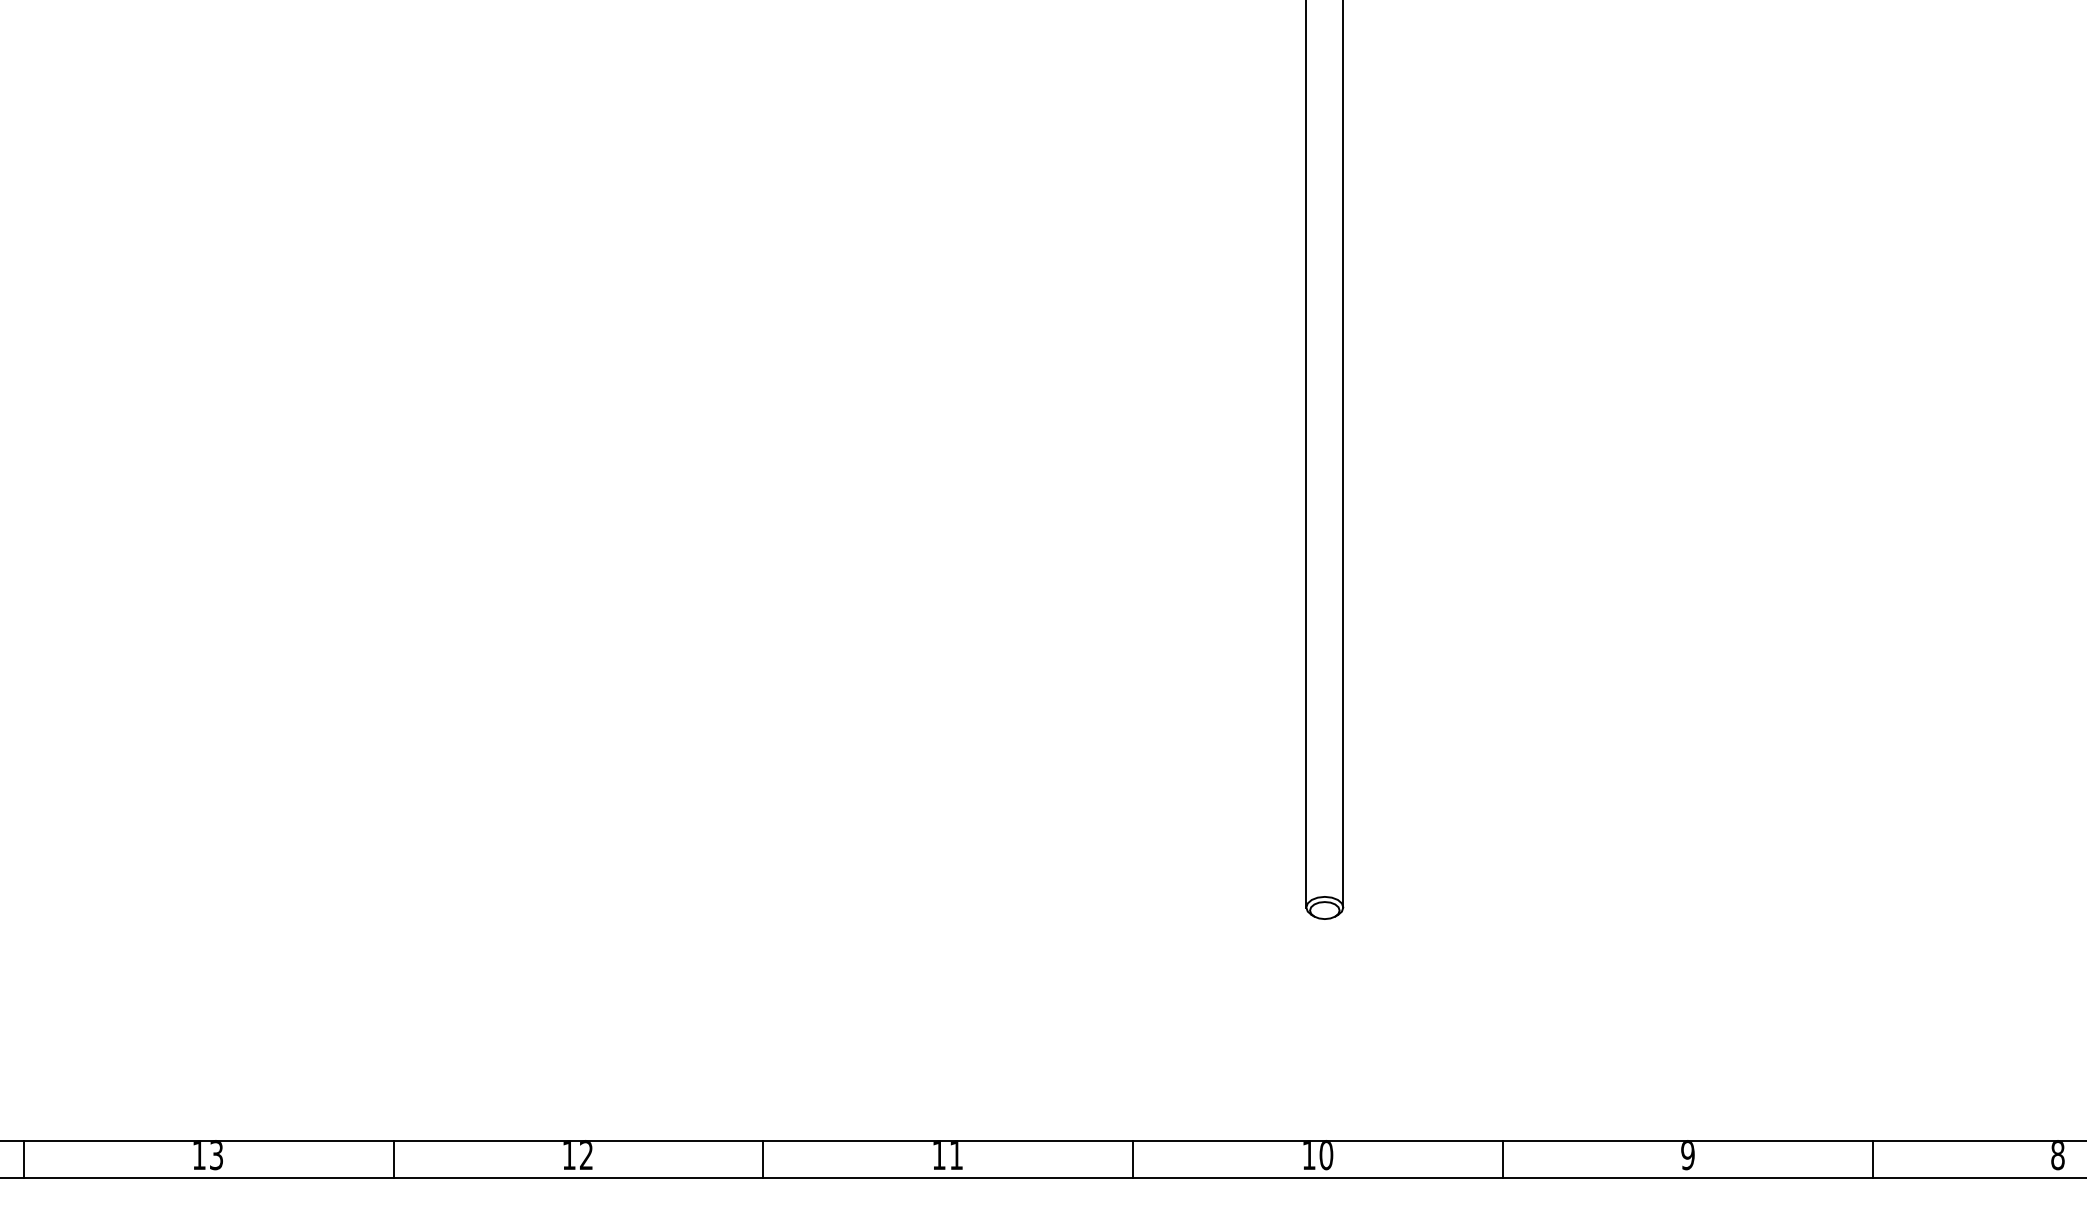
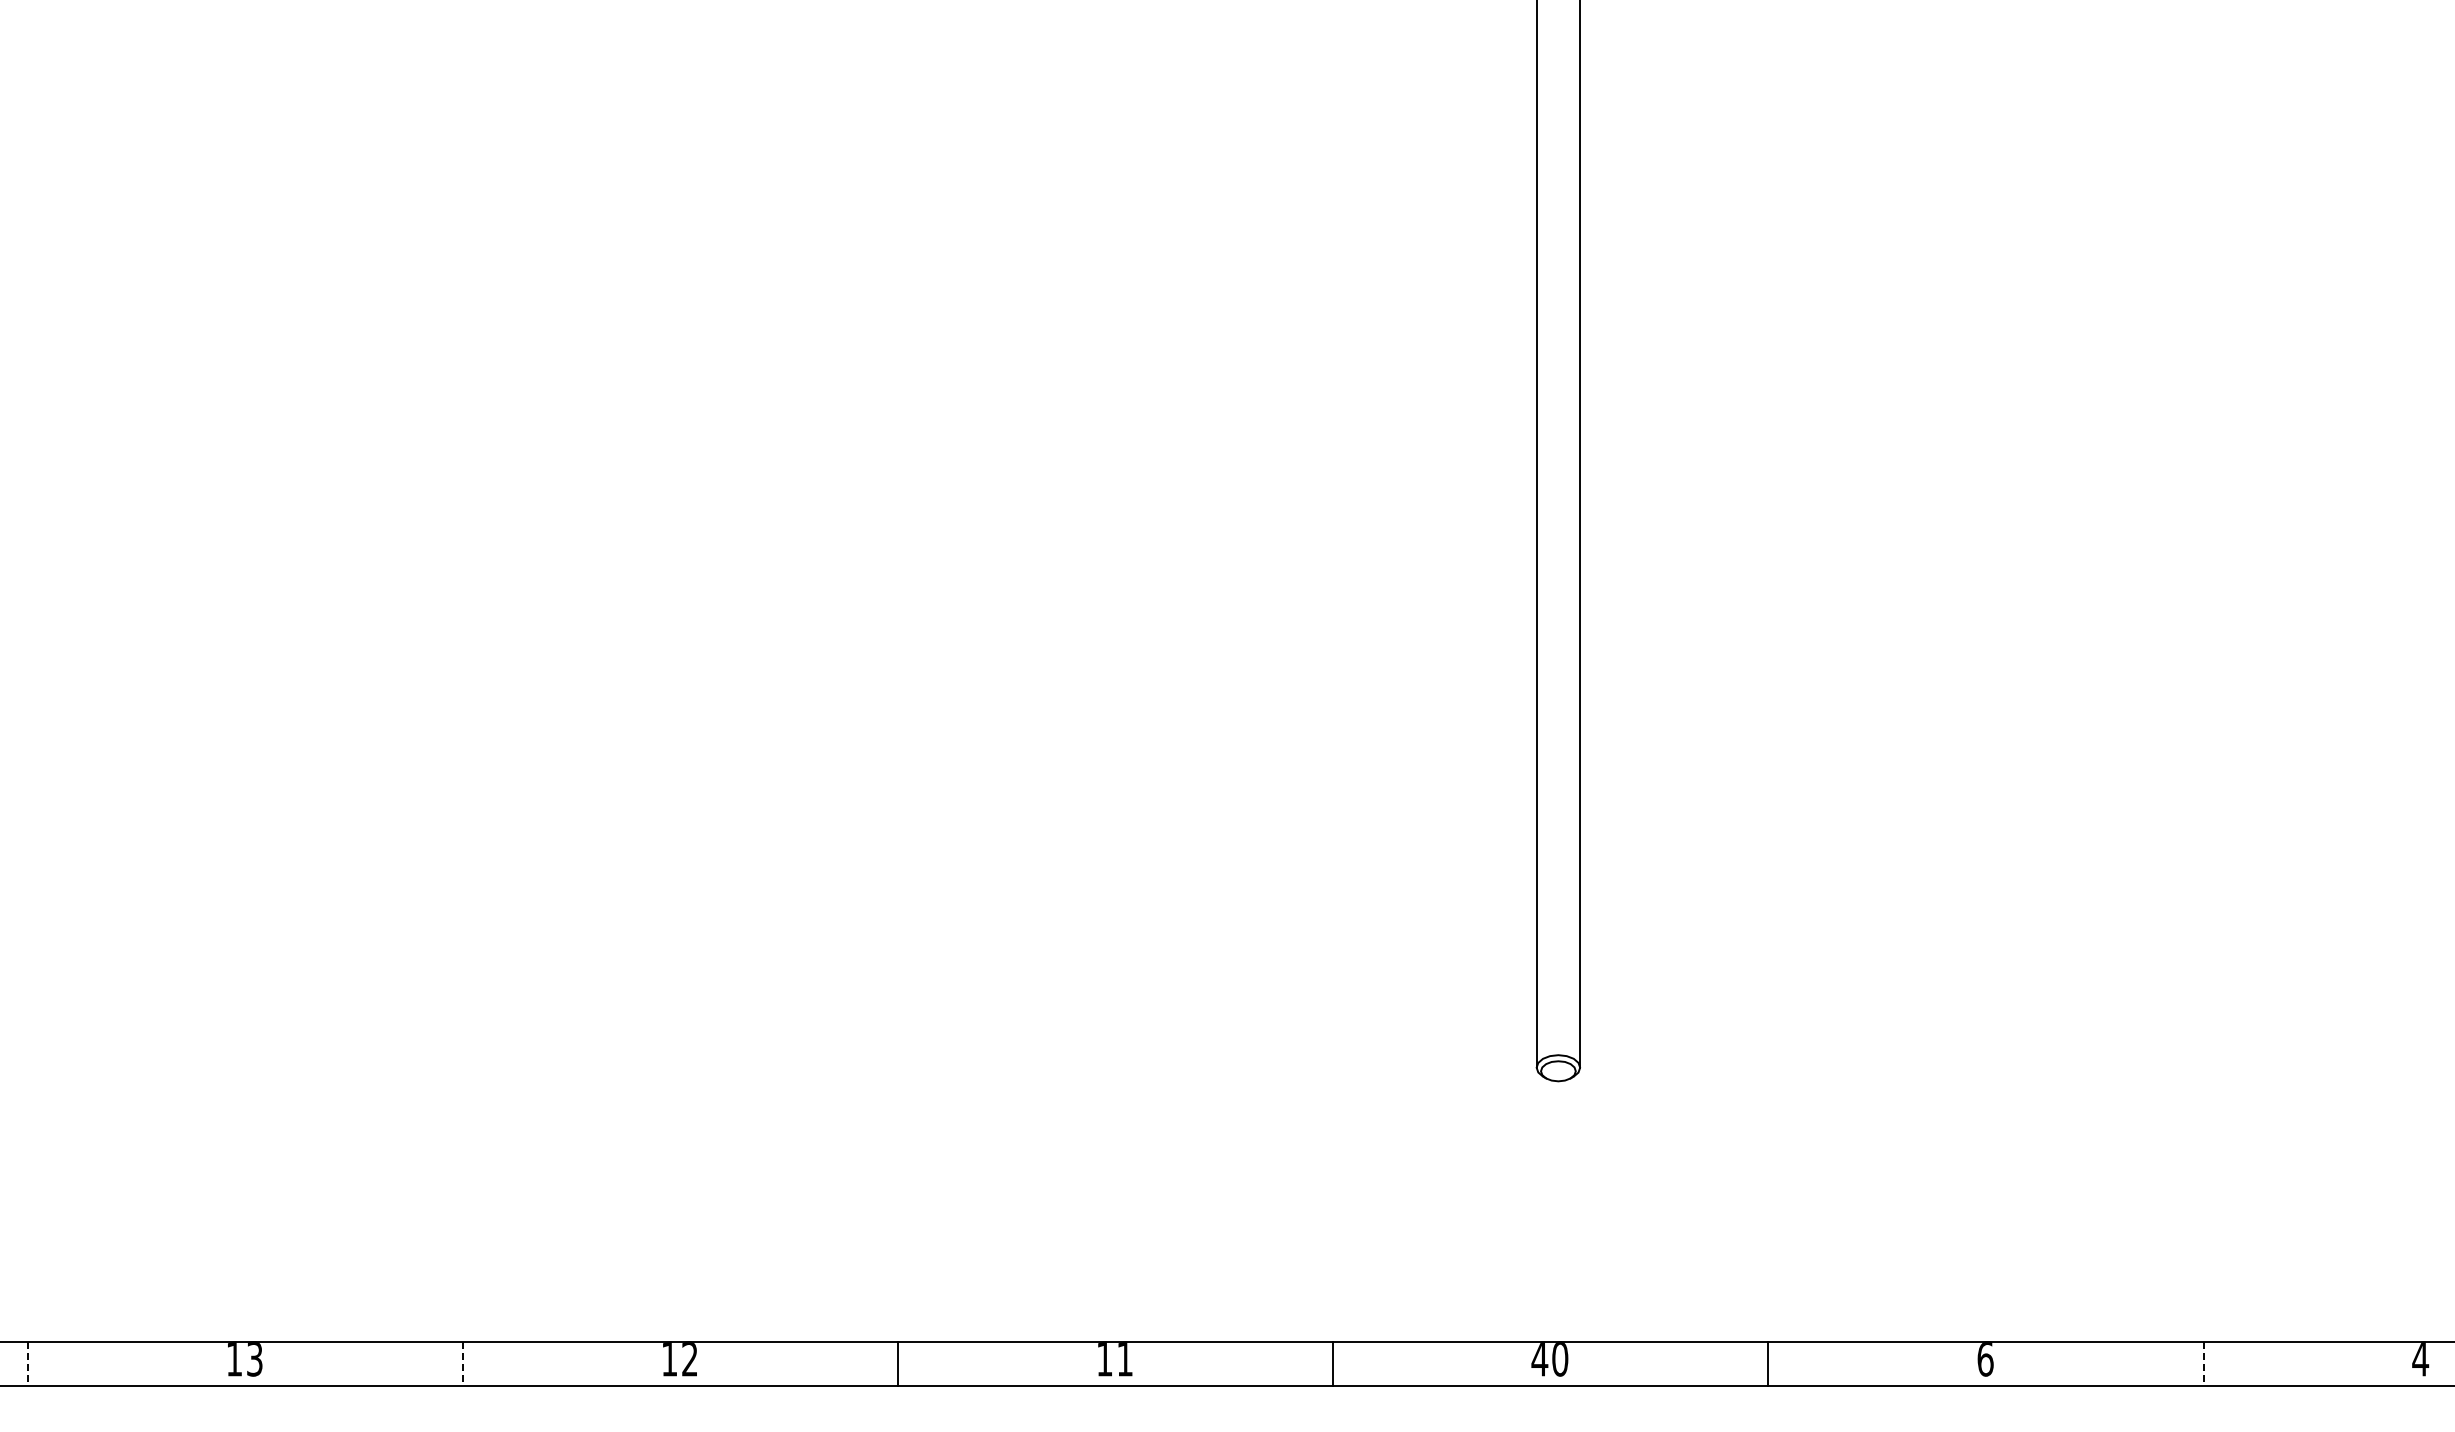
text: (1308, 1155) -> (1539, 1359), 10 -> 40
text: (1687, 1155) -> (1985, 1359), 9 -> 6
text: (2057, 1155) -> (2420, 1359), 8 -> 4
line: (23, 1159) -> (27, 1363), solid -> dashed
line: (393, 1159) -> (463, 1363), solid -> dashed
line: (1873, 1159) -> (2203, 1363), solid -> dashed

